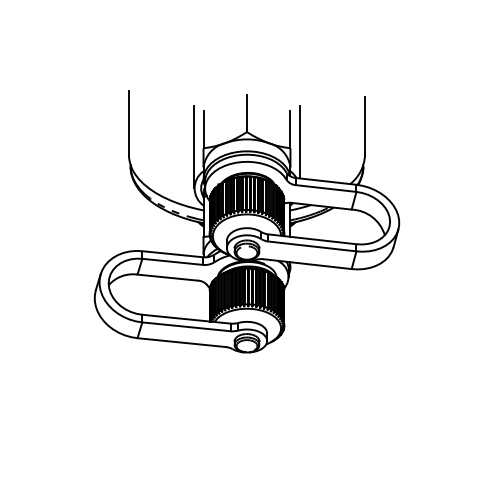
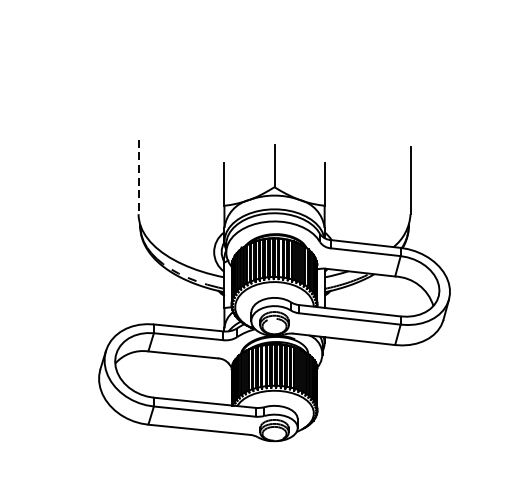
line: (129, 123) -> (139, 177), solid -> dashed
line: (299, 141) -> (335, 198), removed
line: (194, 146) -> (214, 203), removed

